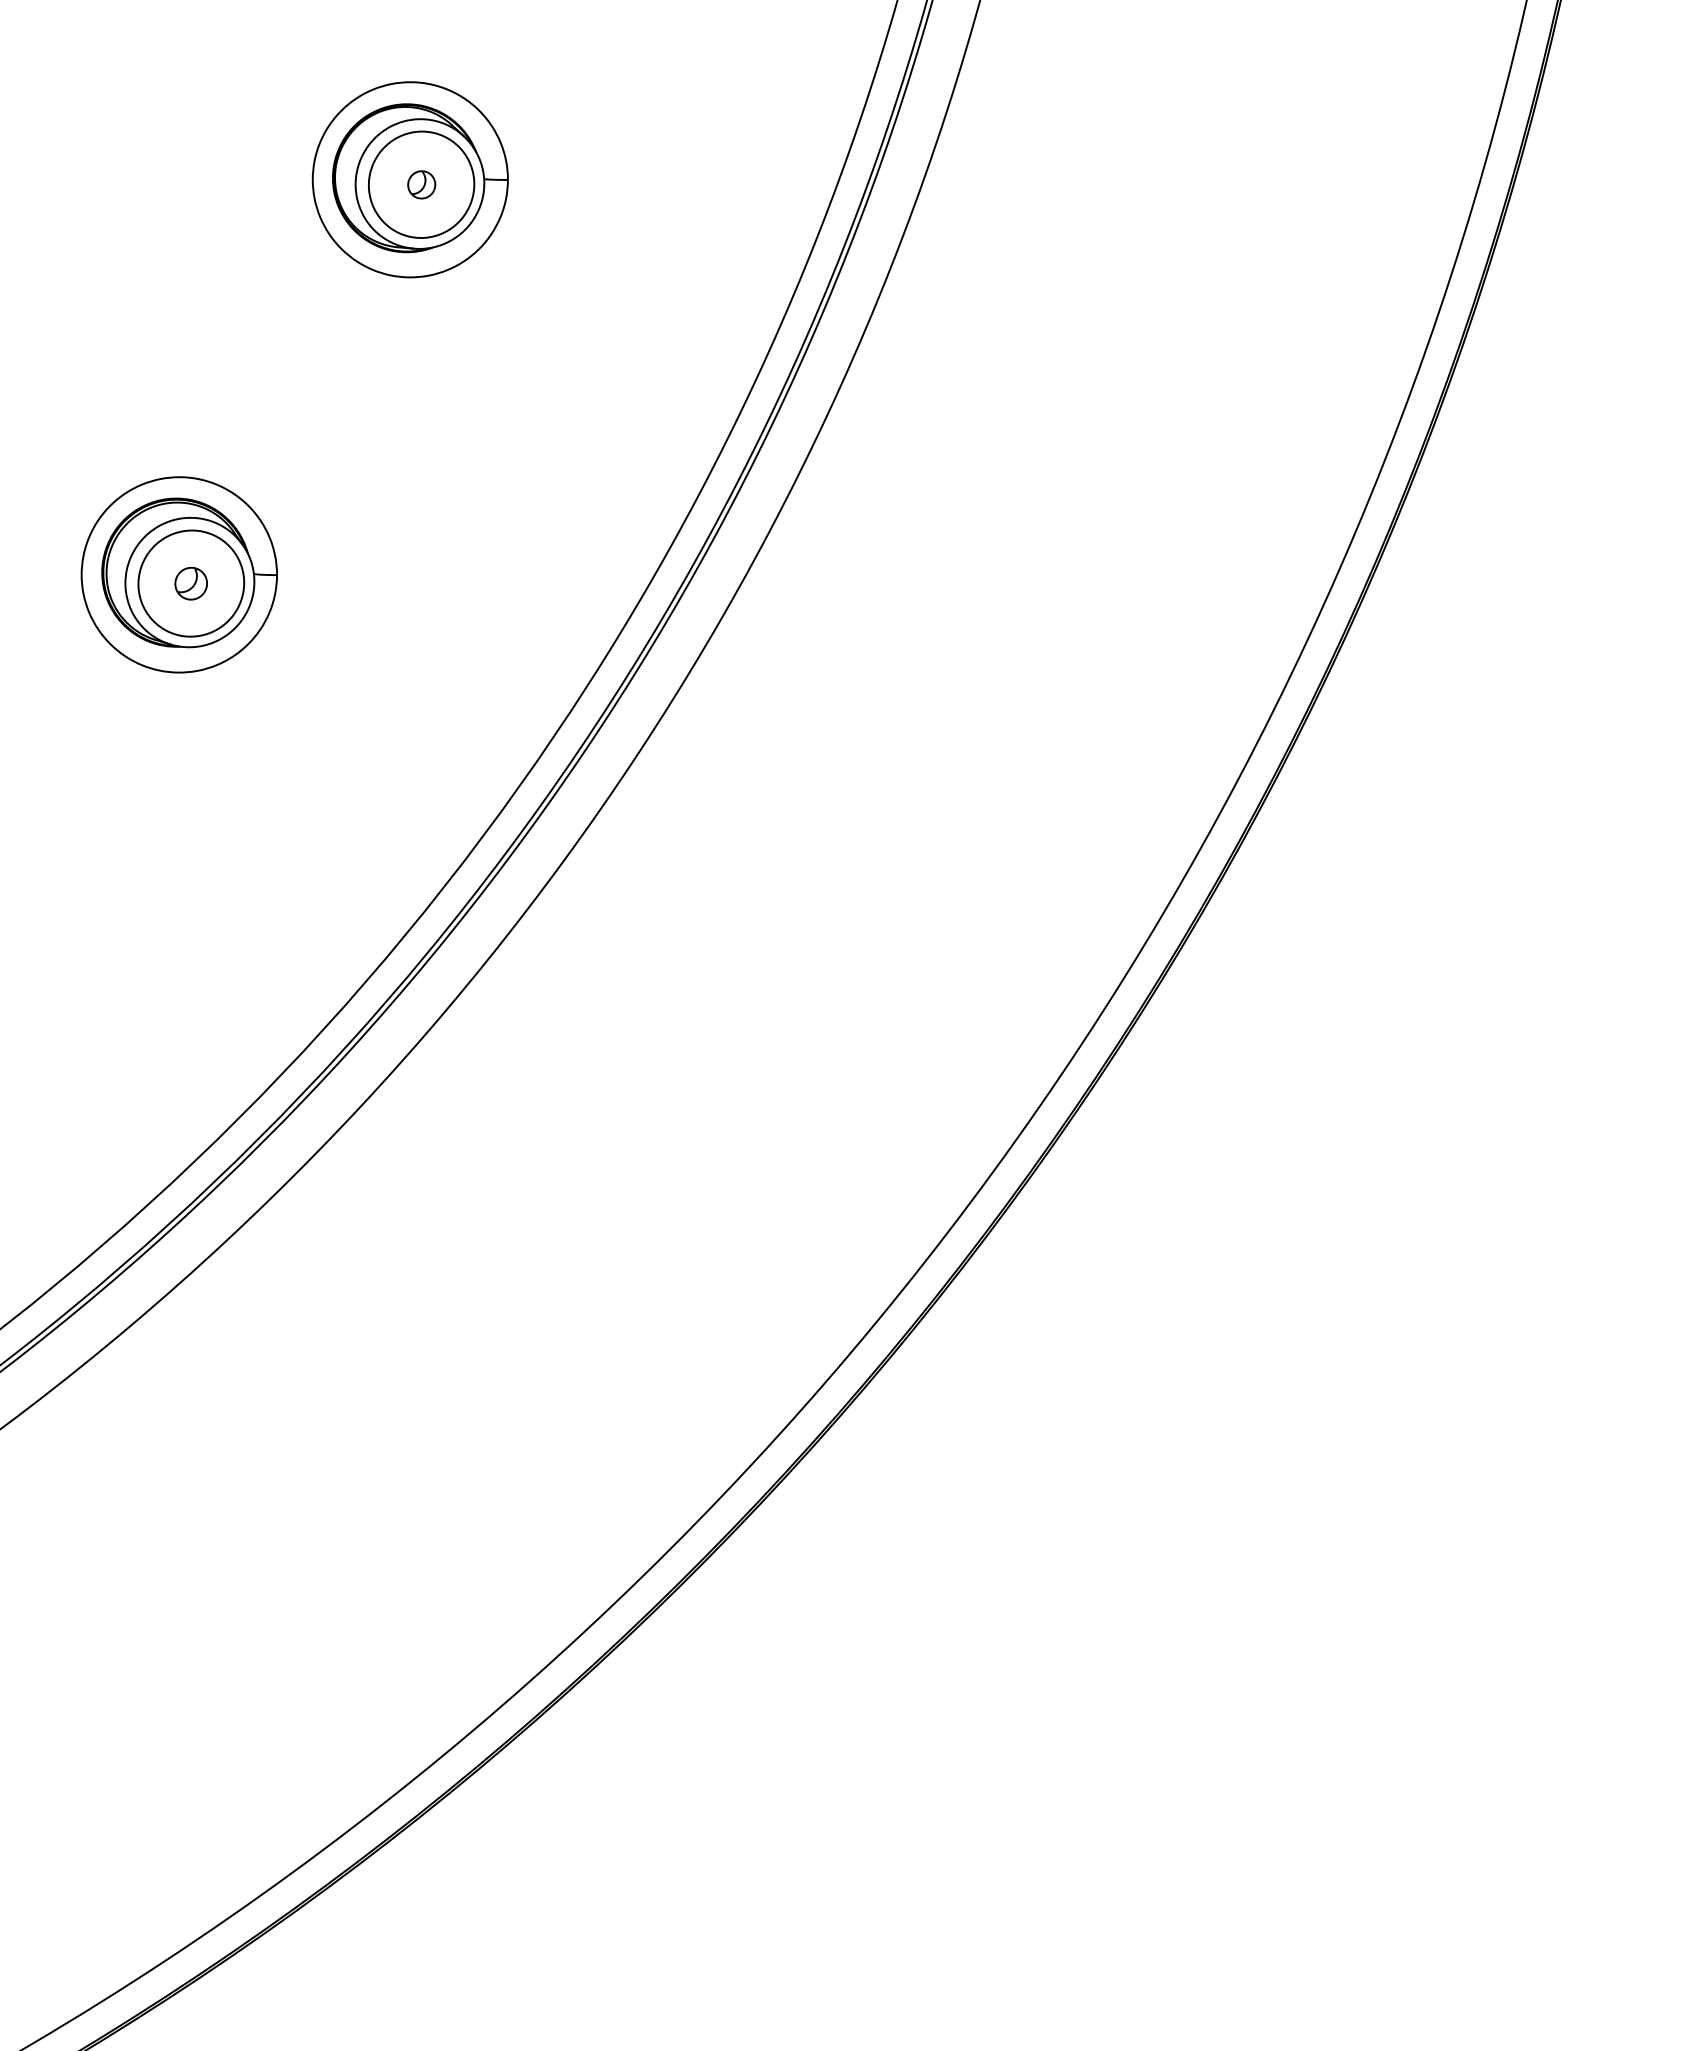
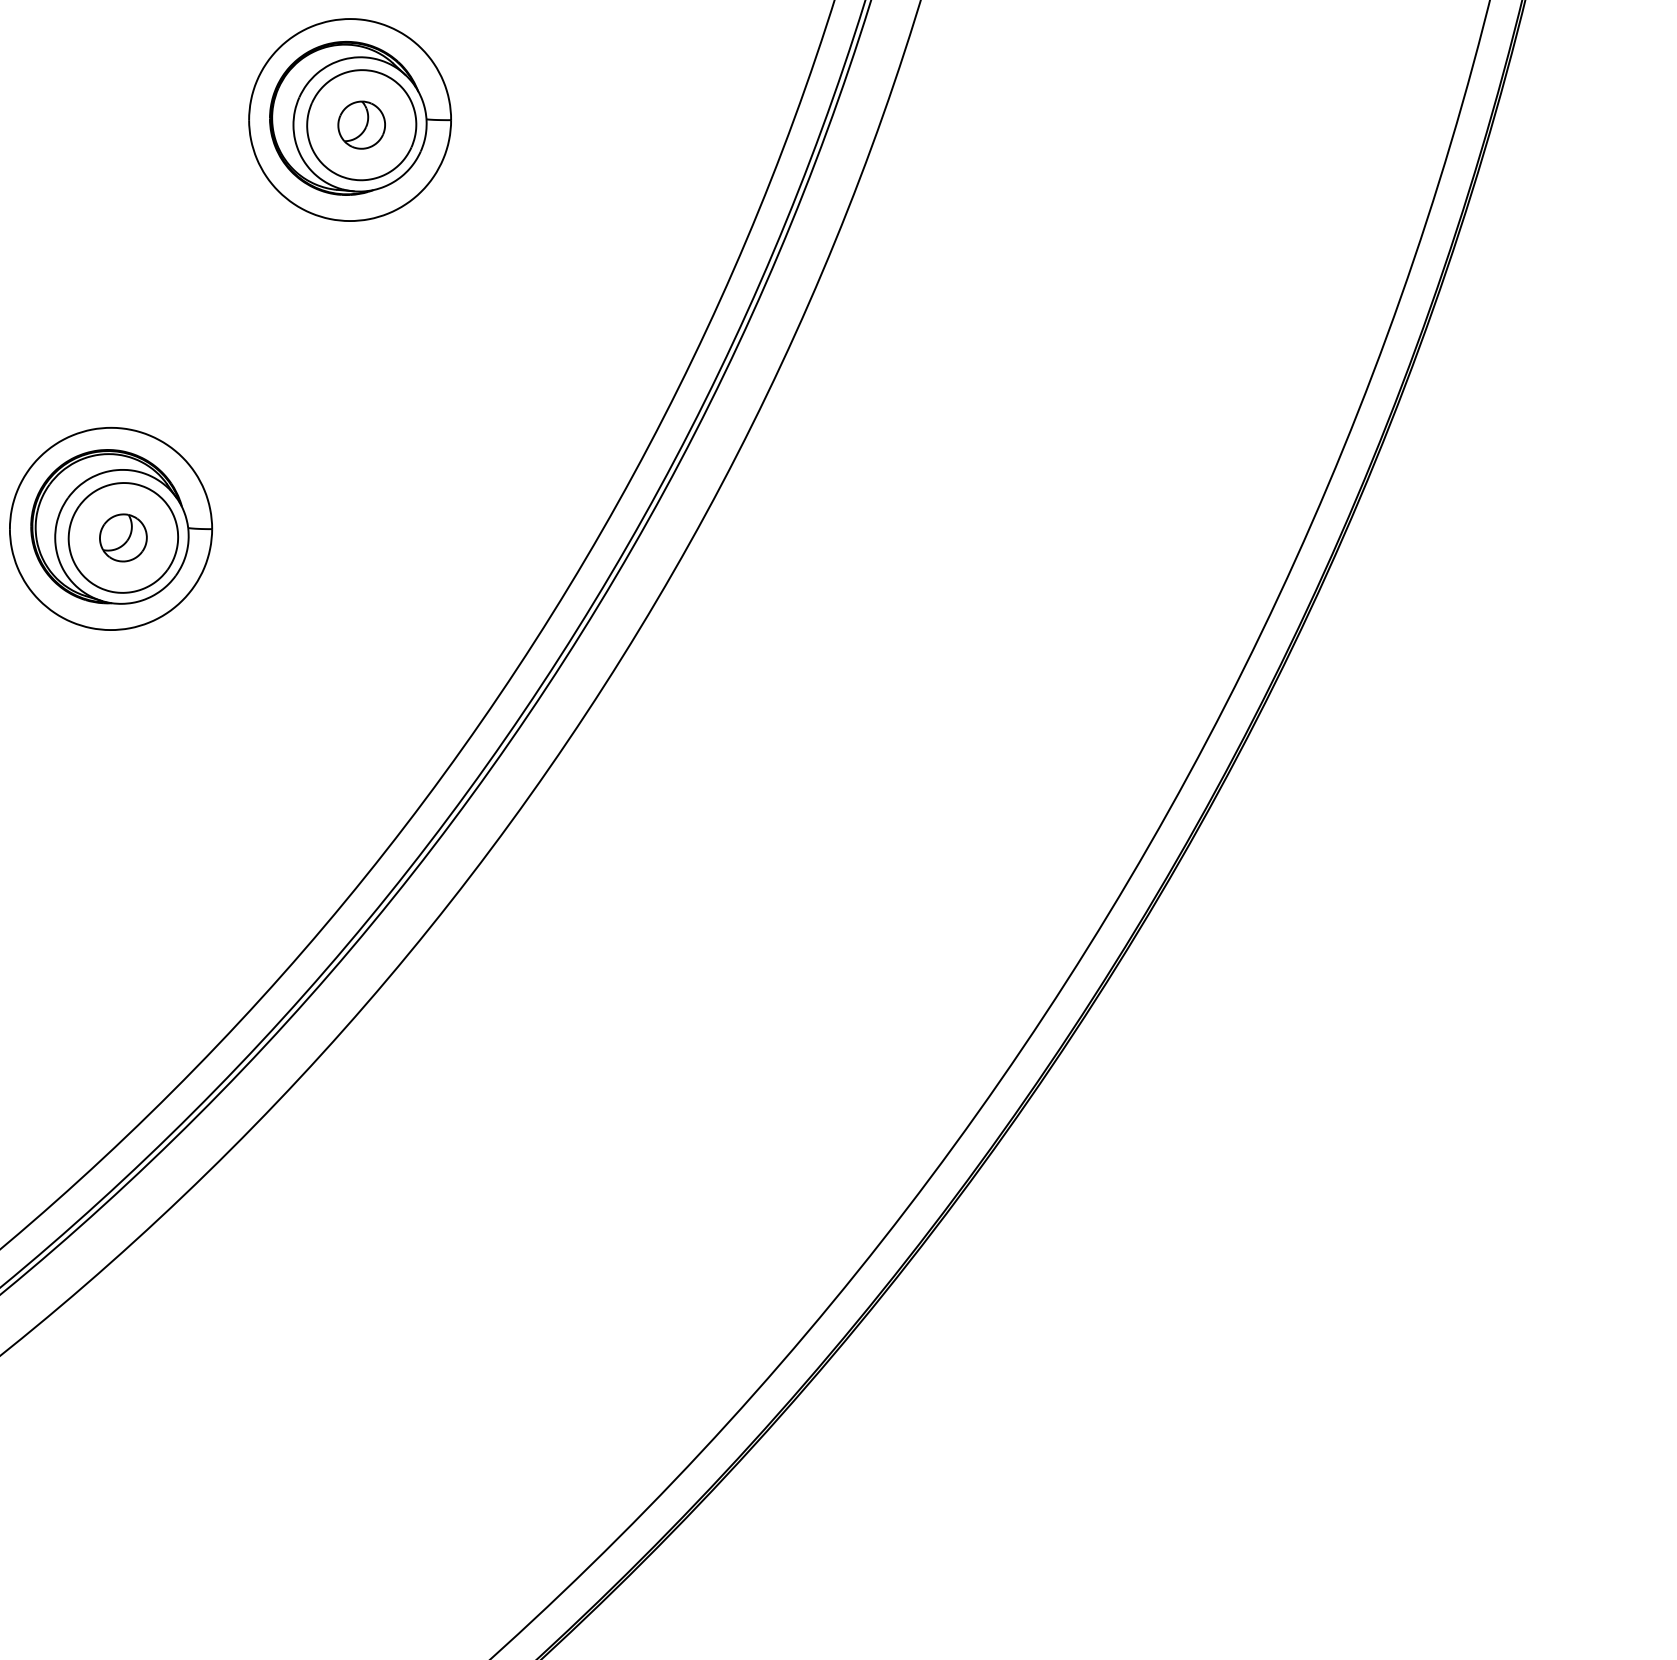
part: (421, 184) -> (361, 124), size x1.67
part: (190, 583) -> (122, 537), size x1.43

